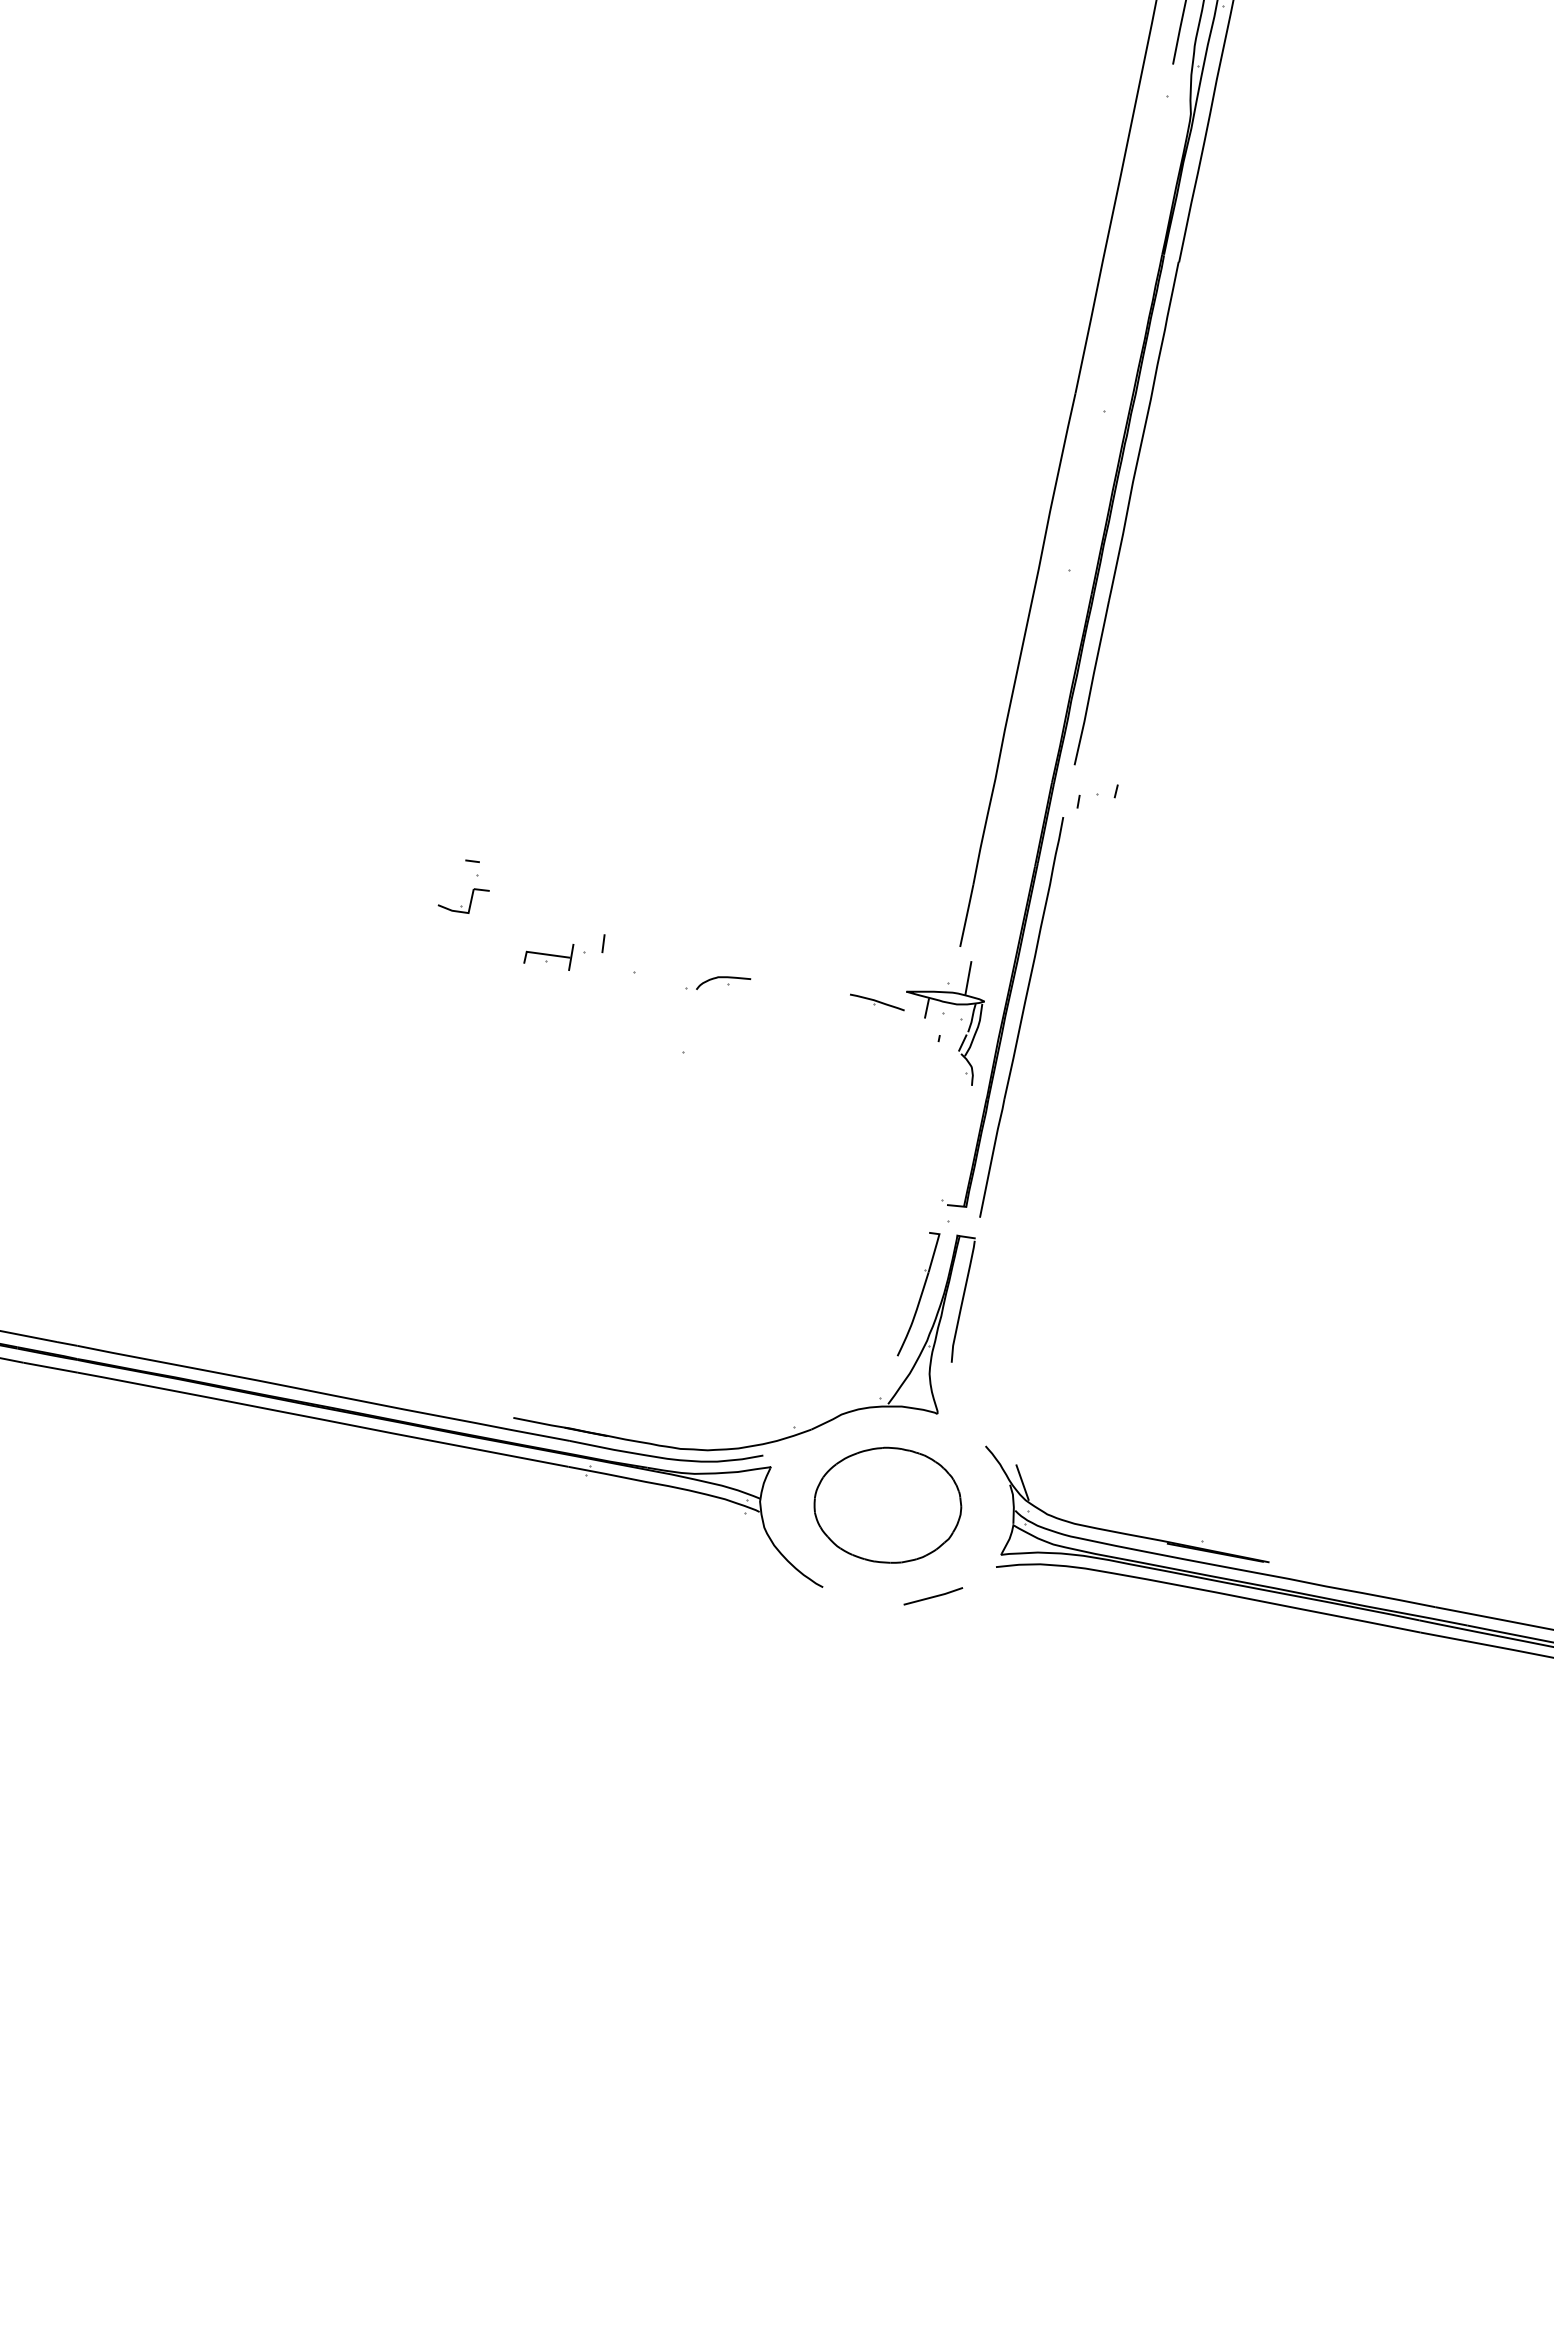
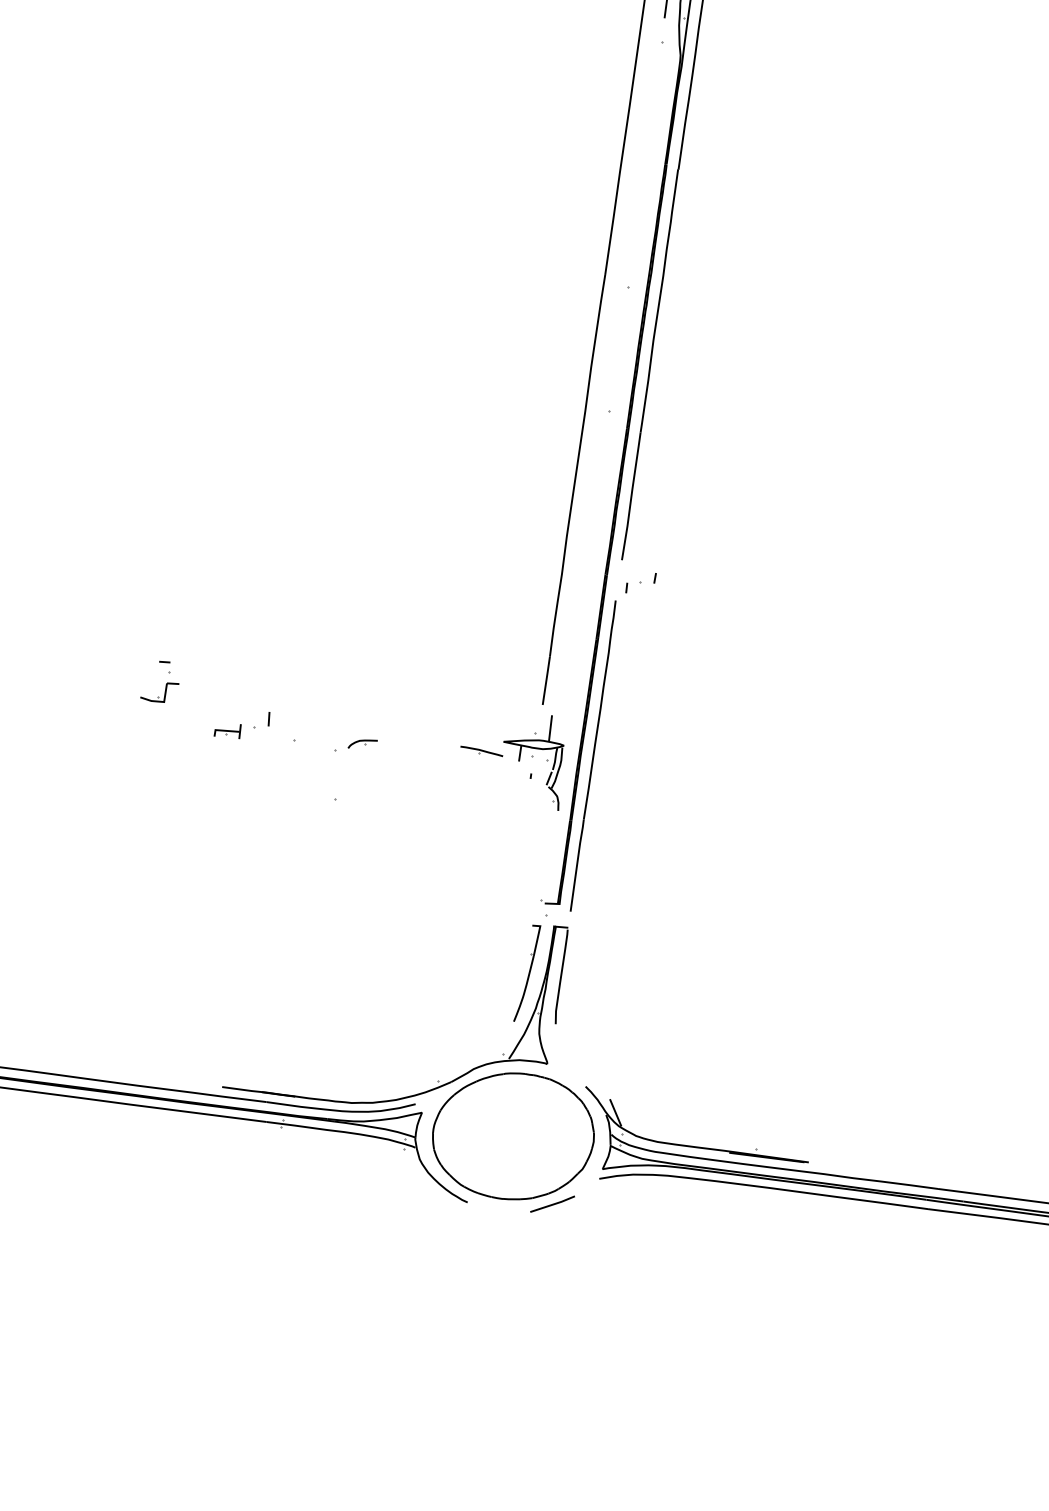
part: (548, 957) -> (227, 732), size x0.71
part: (722, 983) -> (362, 744), size x0.71
part: (887, 1505) -> (513, 1136), size x1.43

